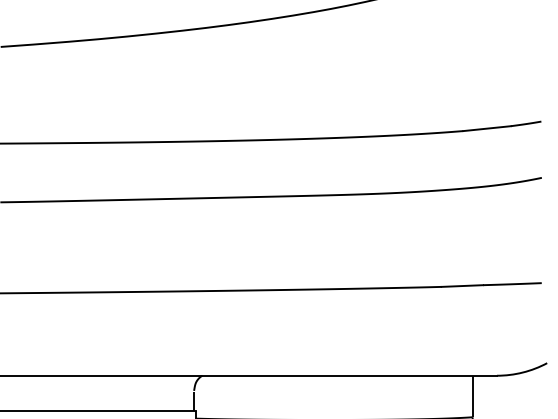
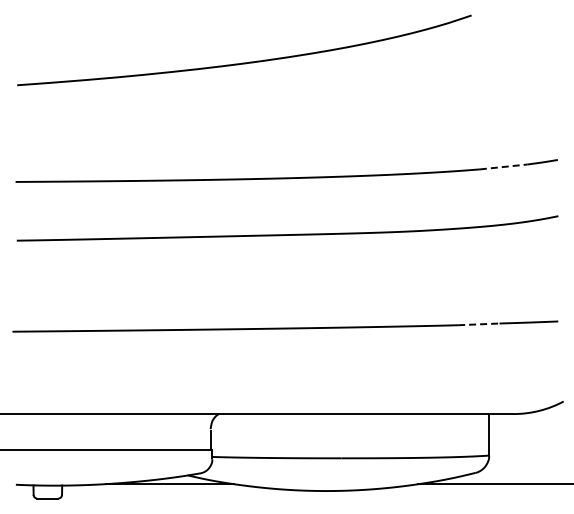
line: (487, 128) -> (503, 166), solid -> dashed
line: (462, 286) -> (478, 324), solid -> dashed

